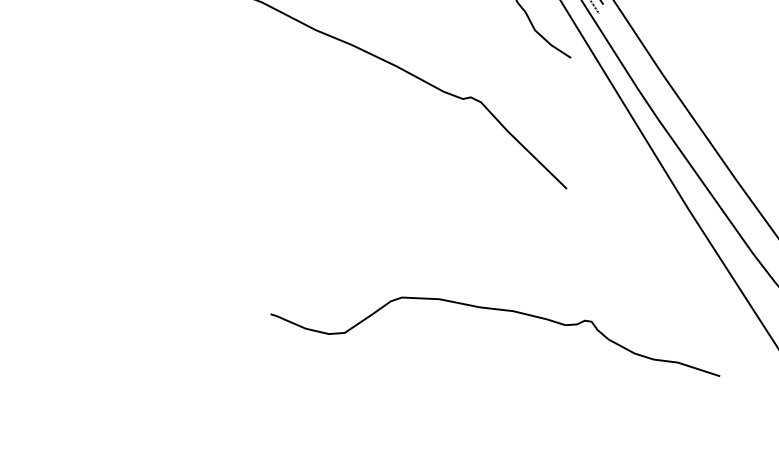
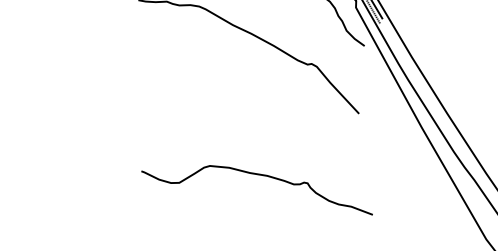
part: (494, 311) -> (257, 175), moved

